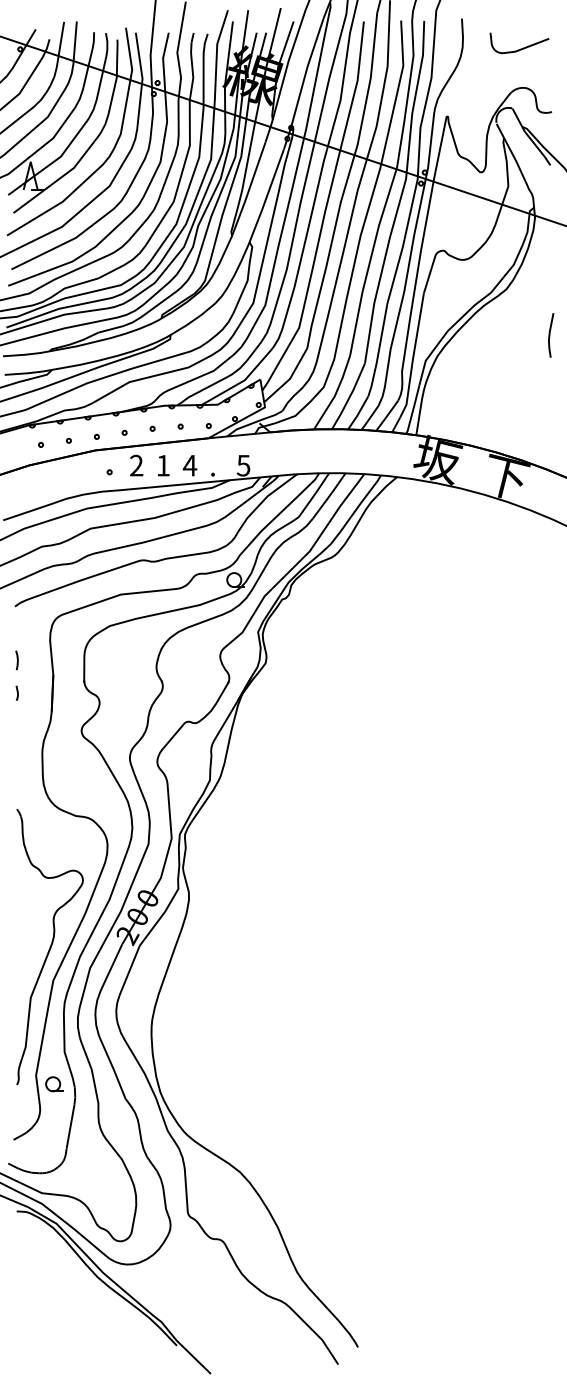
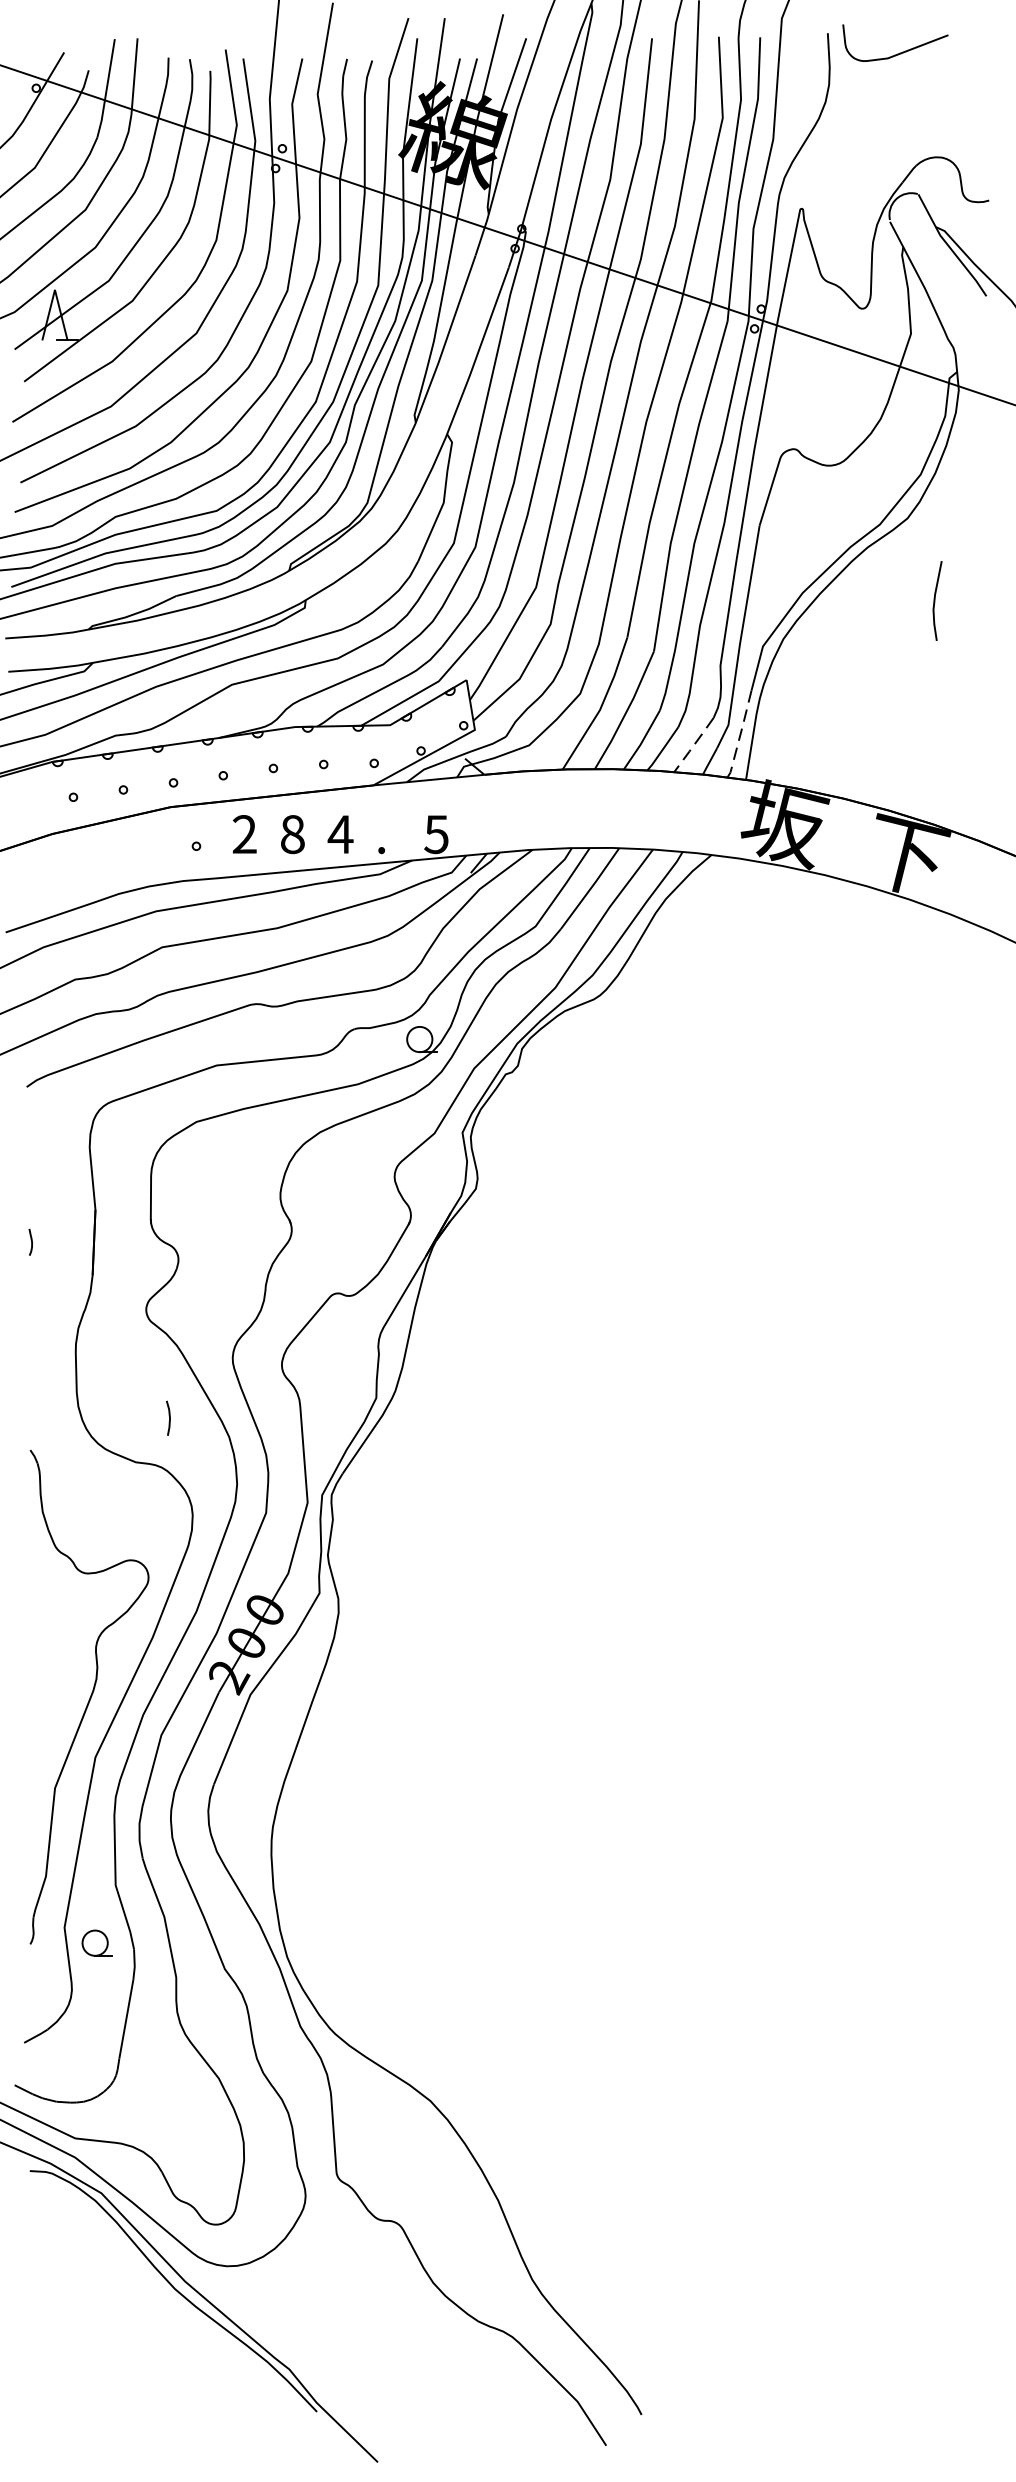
curve: (520, 48) -> (896, 52), moved
line: (550, 335) -> (936, 601), moved
line: (413, 410) -> (740, 735), solid -> dashed
line: (387, 416) -> (694, 746), solid -> dashed
text: (163, 465) -> (292, 834), 1 -> 8
line: (17, 660) -> (169, 1418), moved

